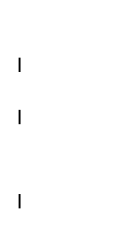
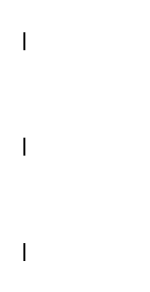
line: (19, 64) -> (24, 40), moved

